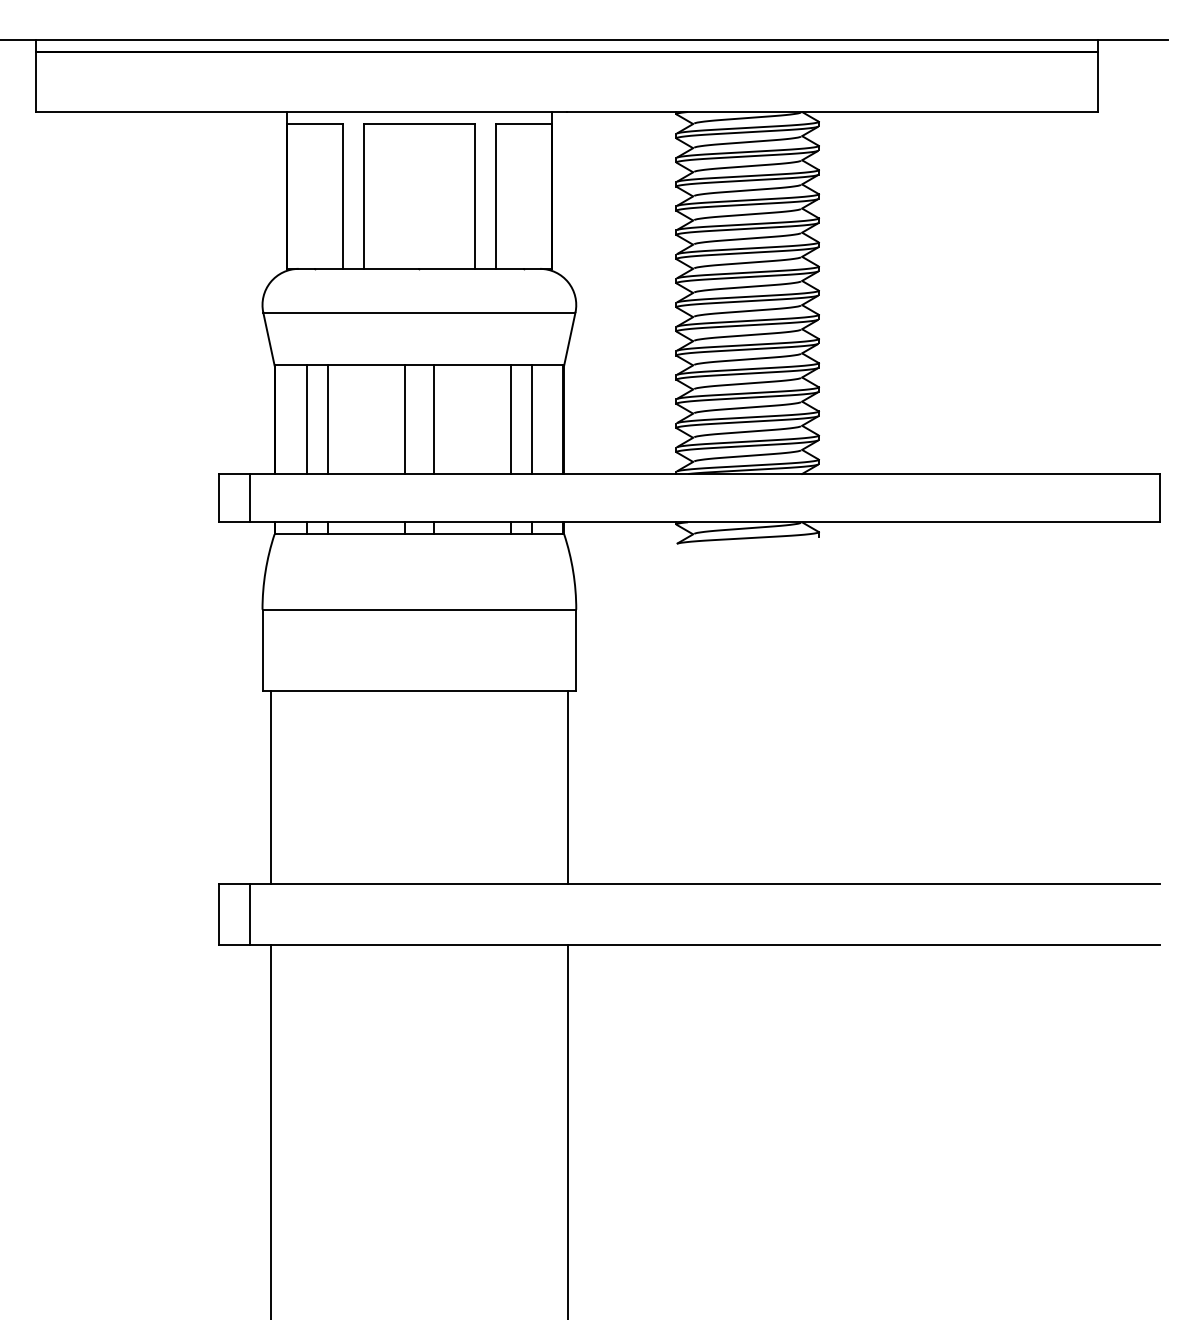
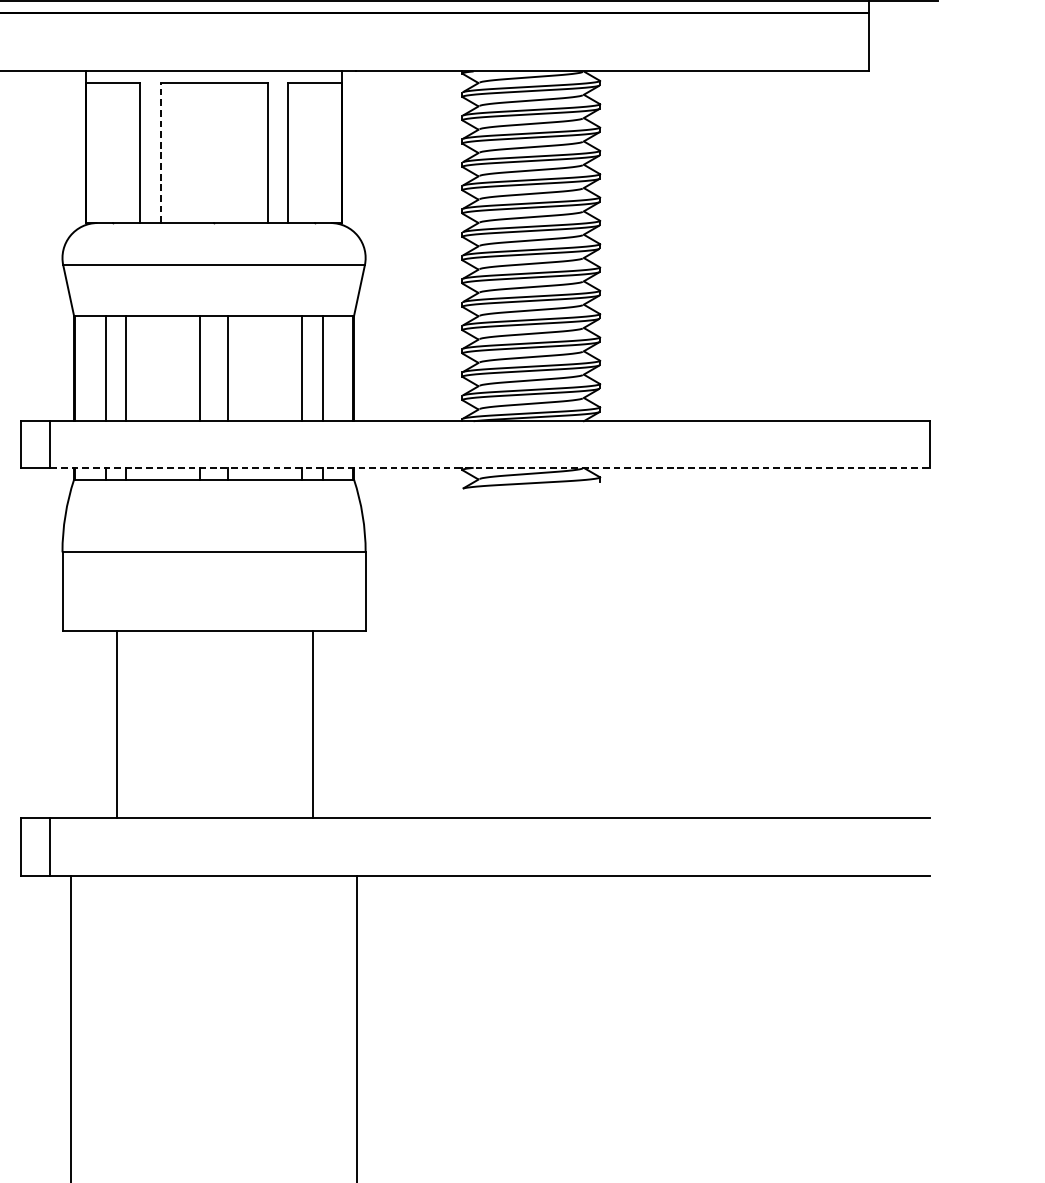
line: (364, 195) -> (161, 152), solid -> dashed
line: (705, 522) -> (490, 468), solid -> dashed
line: (270, 787) -> (116, 724), moved
line: (567, 787) -> (312, 724), moved

